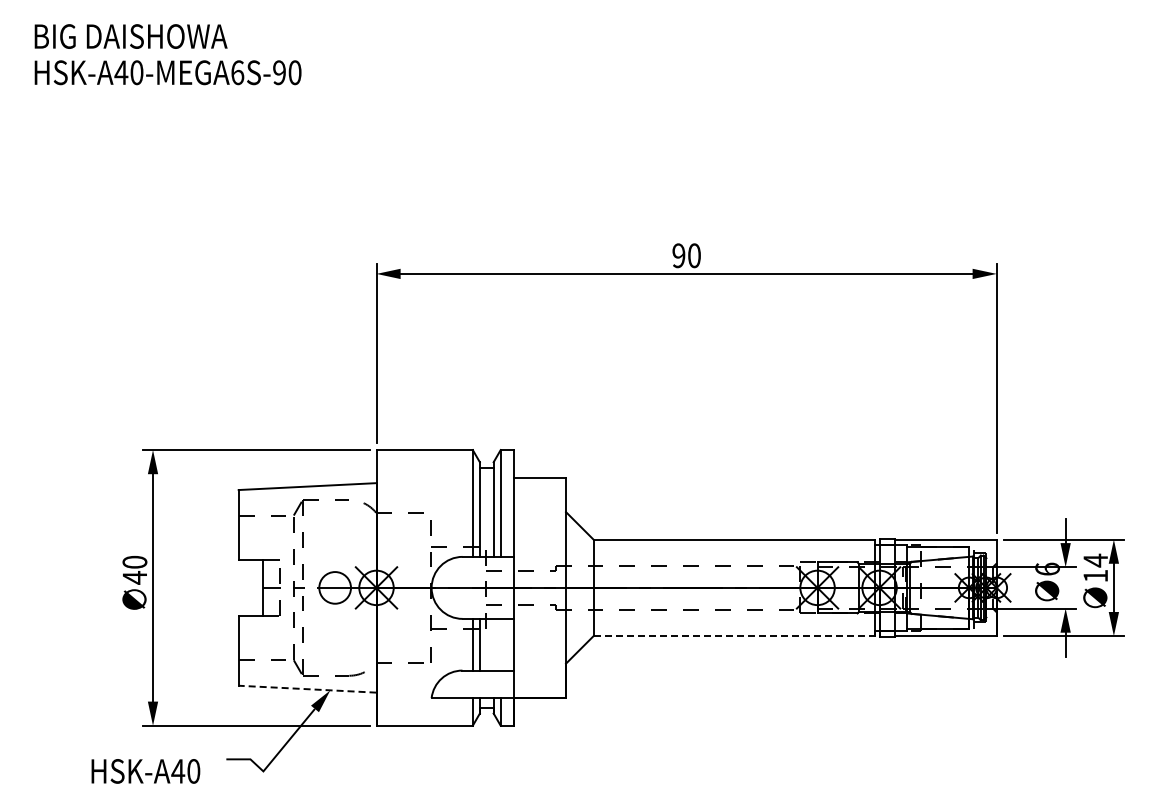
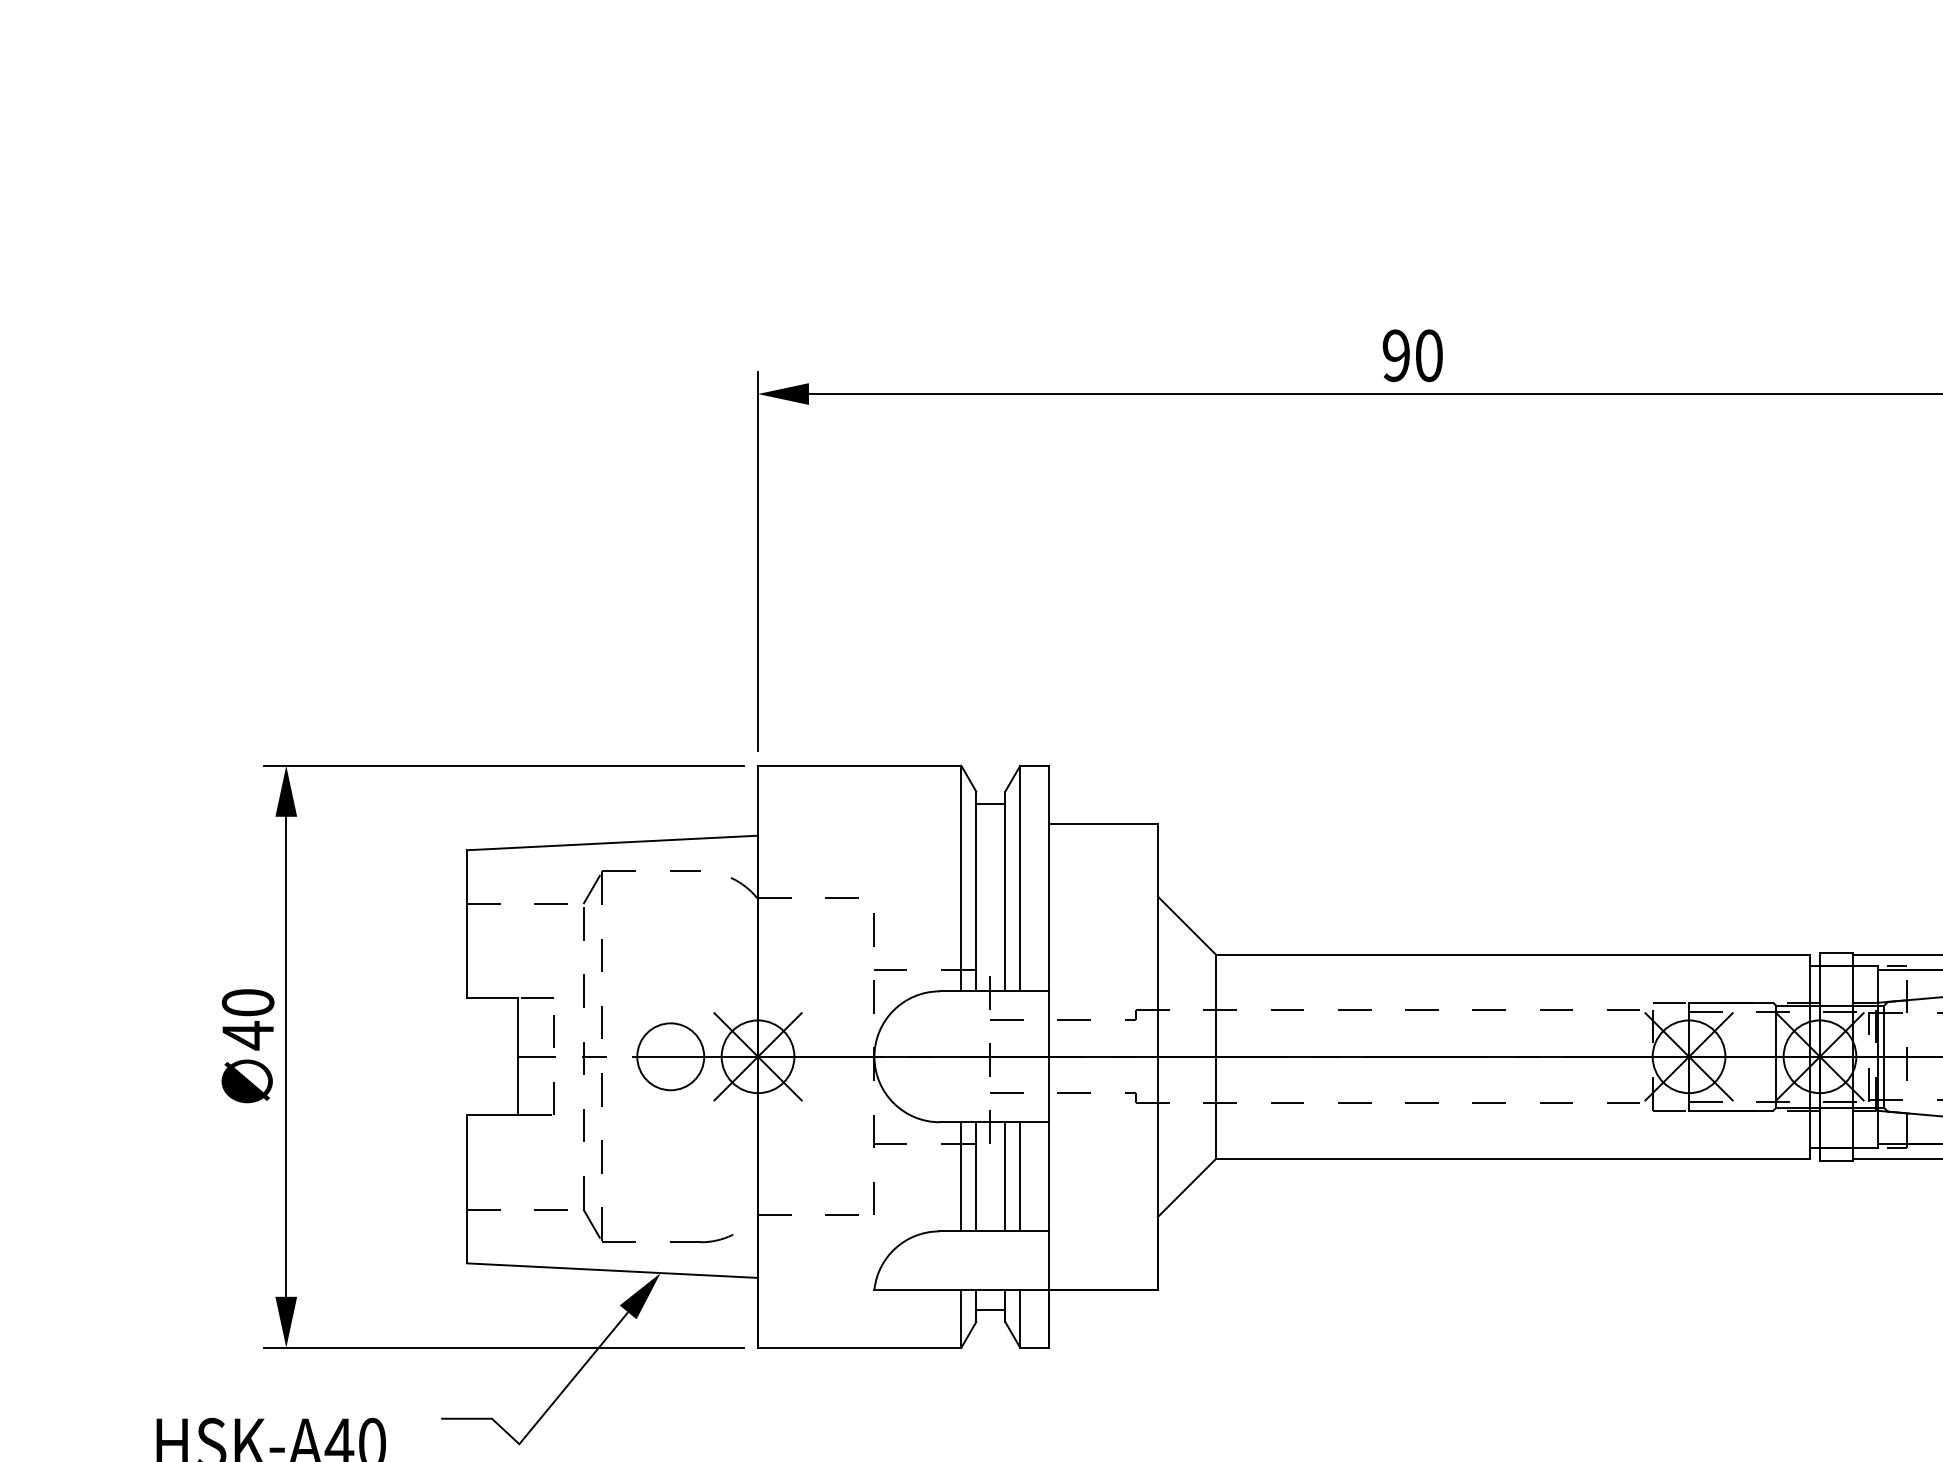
line: (734, 636) -> (1513, 1159), dashed -> solid
line: (493, 644) -> (1004, 1176), added
line: (500, 644) -> (1019, 1176), added
line: (307, 689) -> (612, 1271), dashed -> solid

